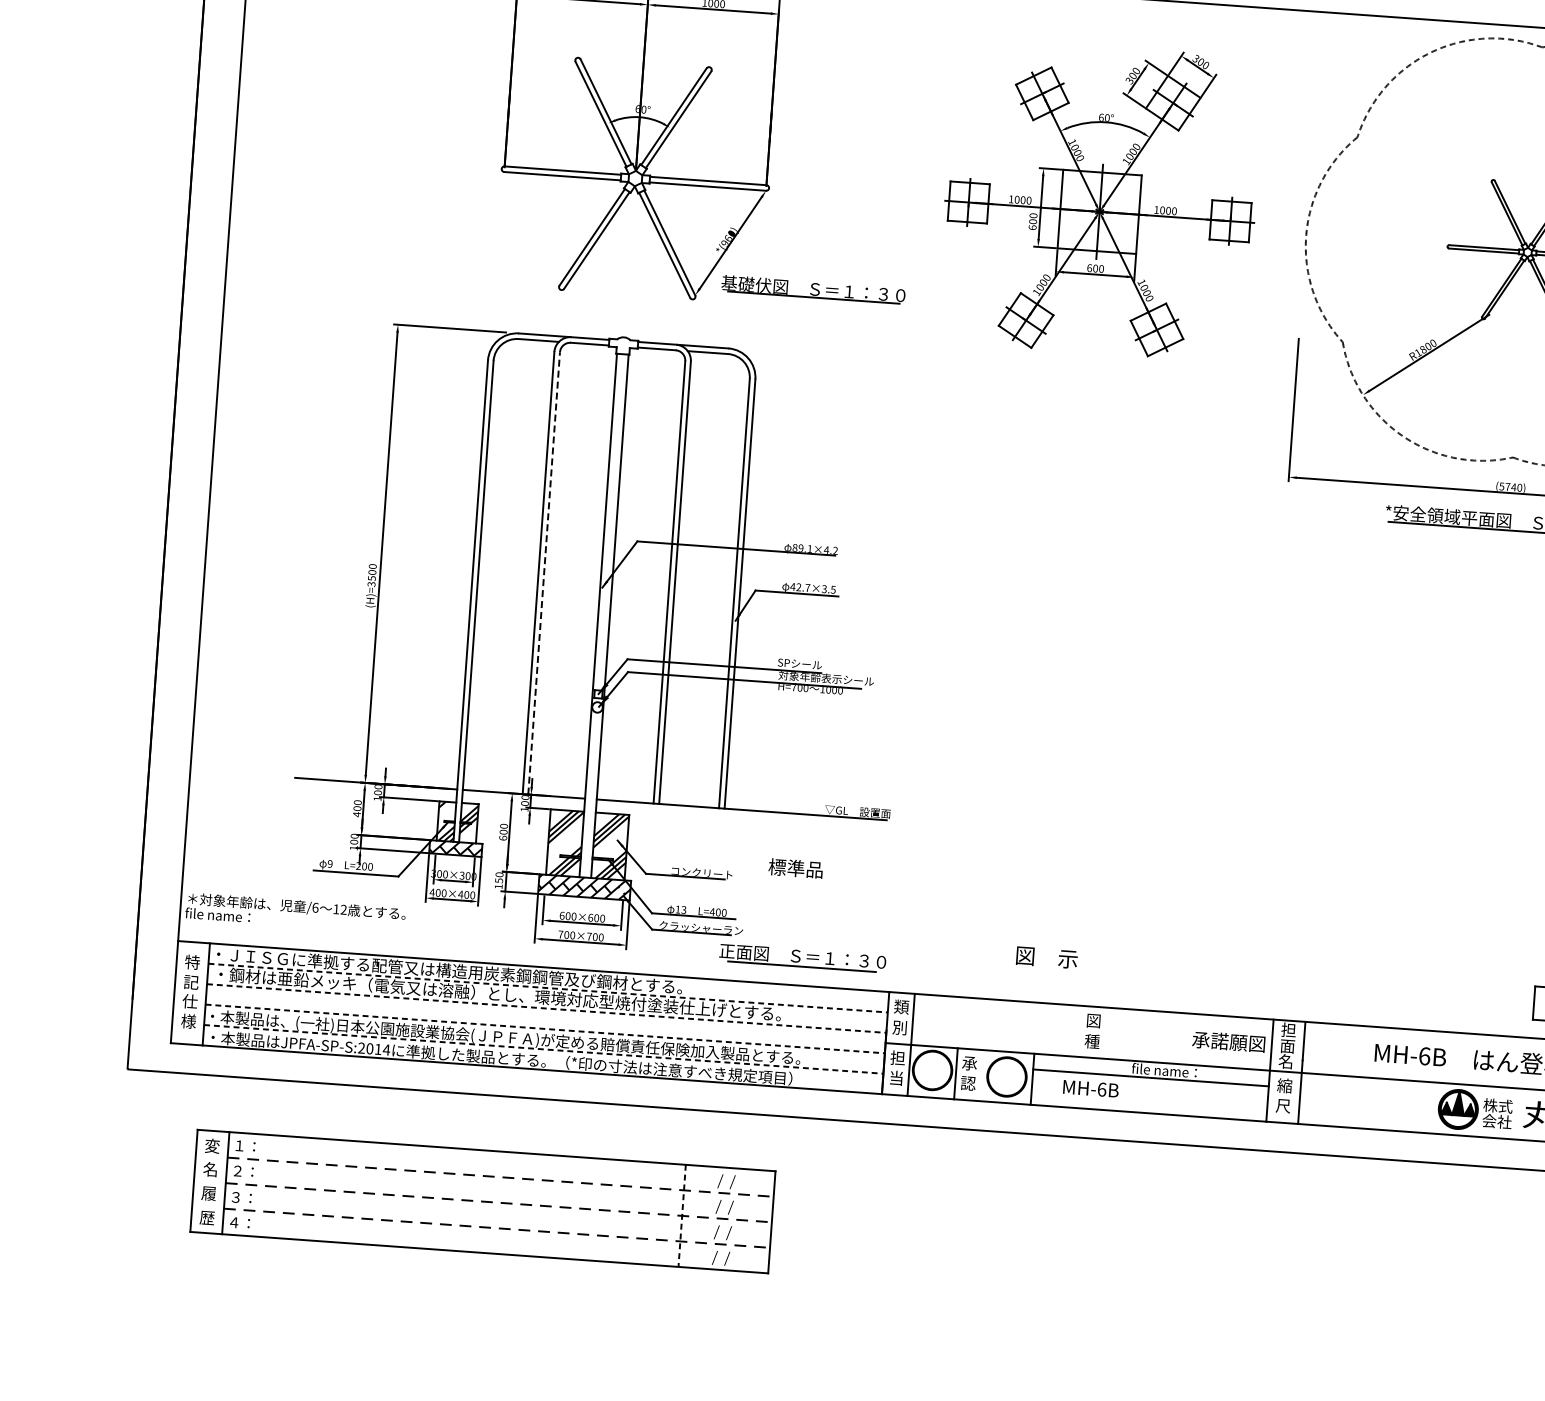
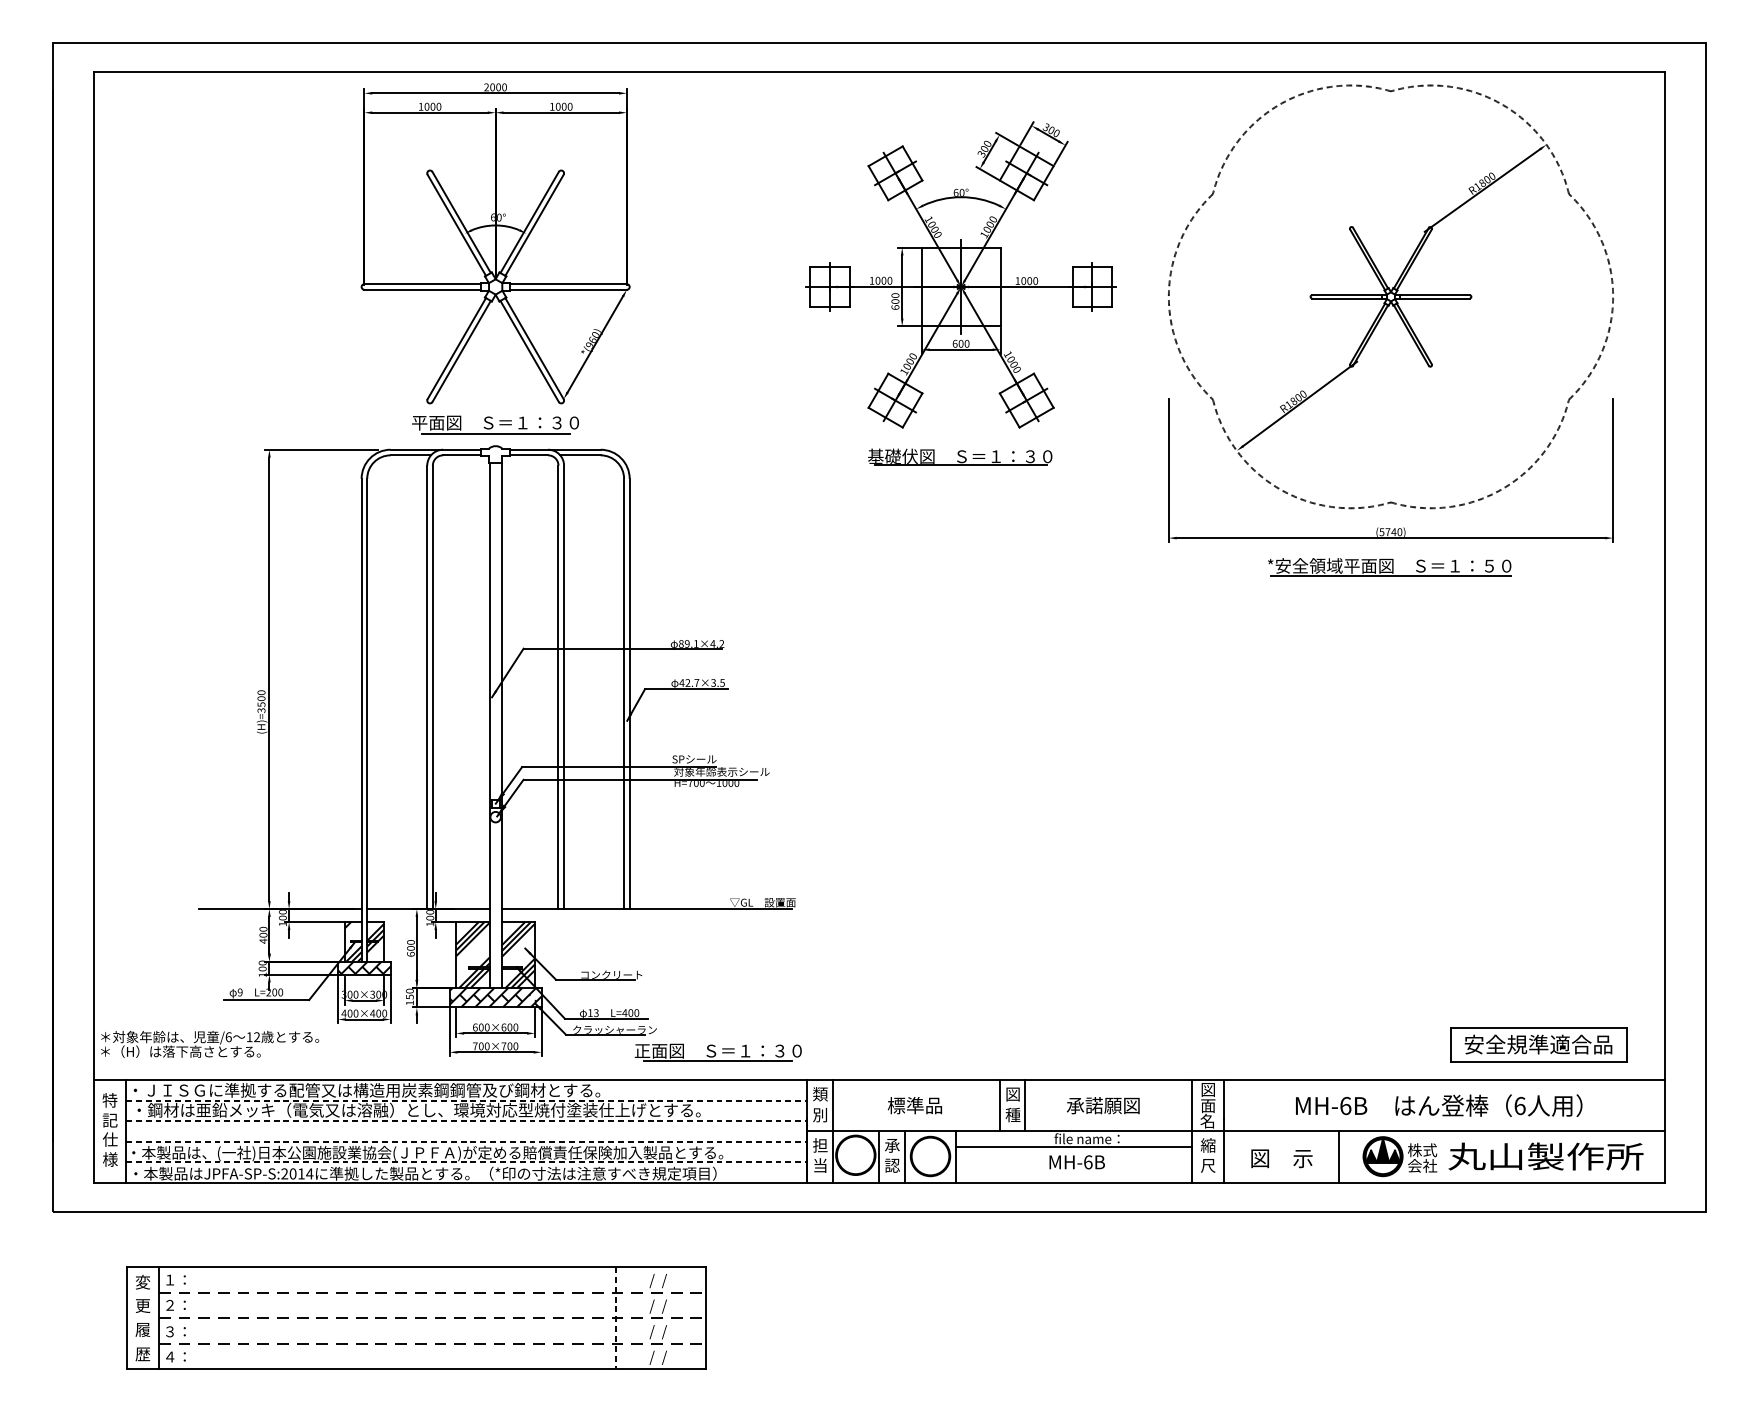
part: (813, 289) -> (960, 456), moved
part: (625, 315) -> (495, 424), added
line: (543, 573) -> (432, 687), dashed -> solid
text: (795, 868) -> (914, 1105), moved
text: (265, 918) -> (179, 1051), file name： -> ＊（H）は落下高さとする。
text: (1046, 957) -> (1281, 1158), moved
text: (1289, 1030) -> (1208, 1089), 担 -> 図
line: (1079, 1031) -> (999, 1105), added
line: (1105, 1032) -> (1025, 1105), added
text: (1228, 1041) -> (1102, 1105), moved
line: (981, 1075) -> (904, 1156), added
text: (1090, 1088) -> (1076, 1162), moved
line: (1414, 1106) -> (1339, 1156), added
text: (210, 1169) -> (142, 1305), 名 -> 更

